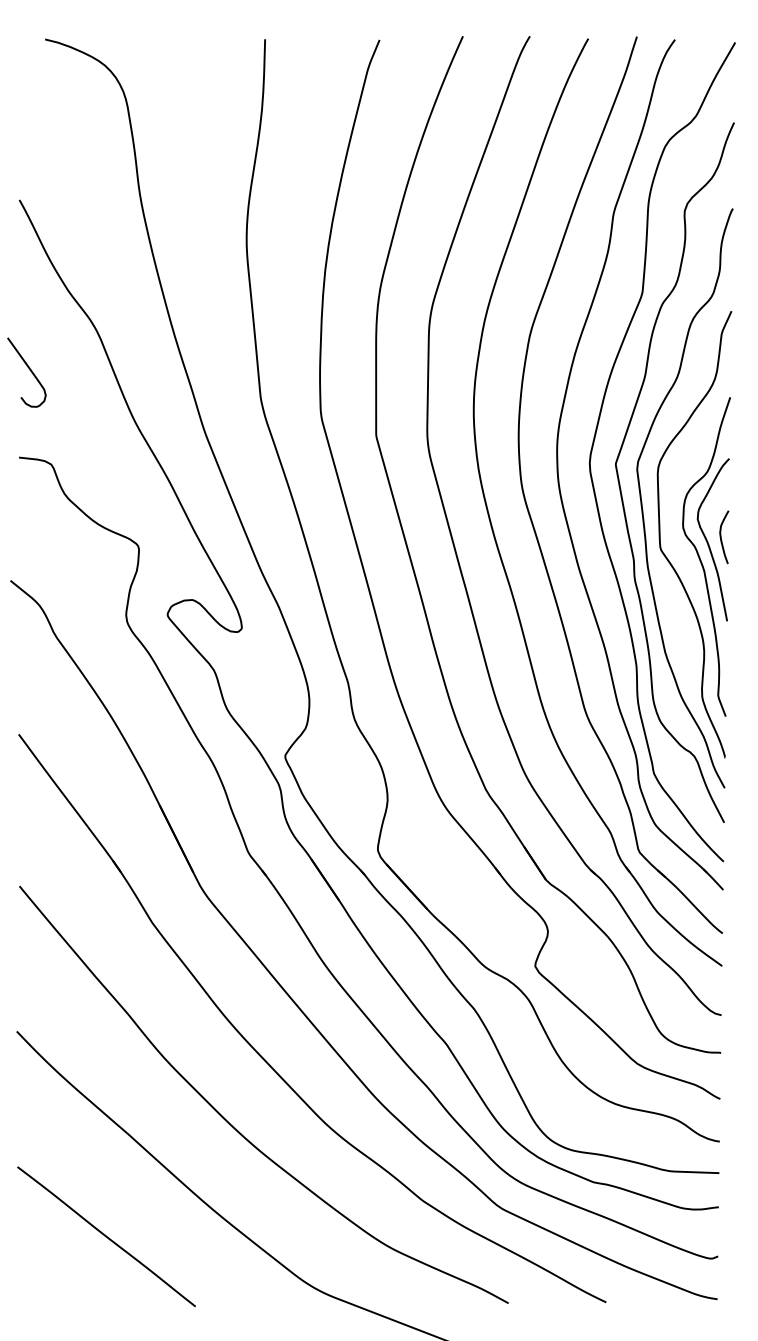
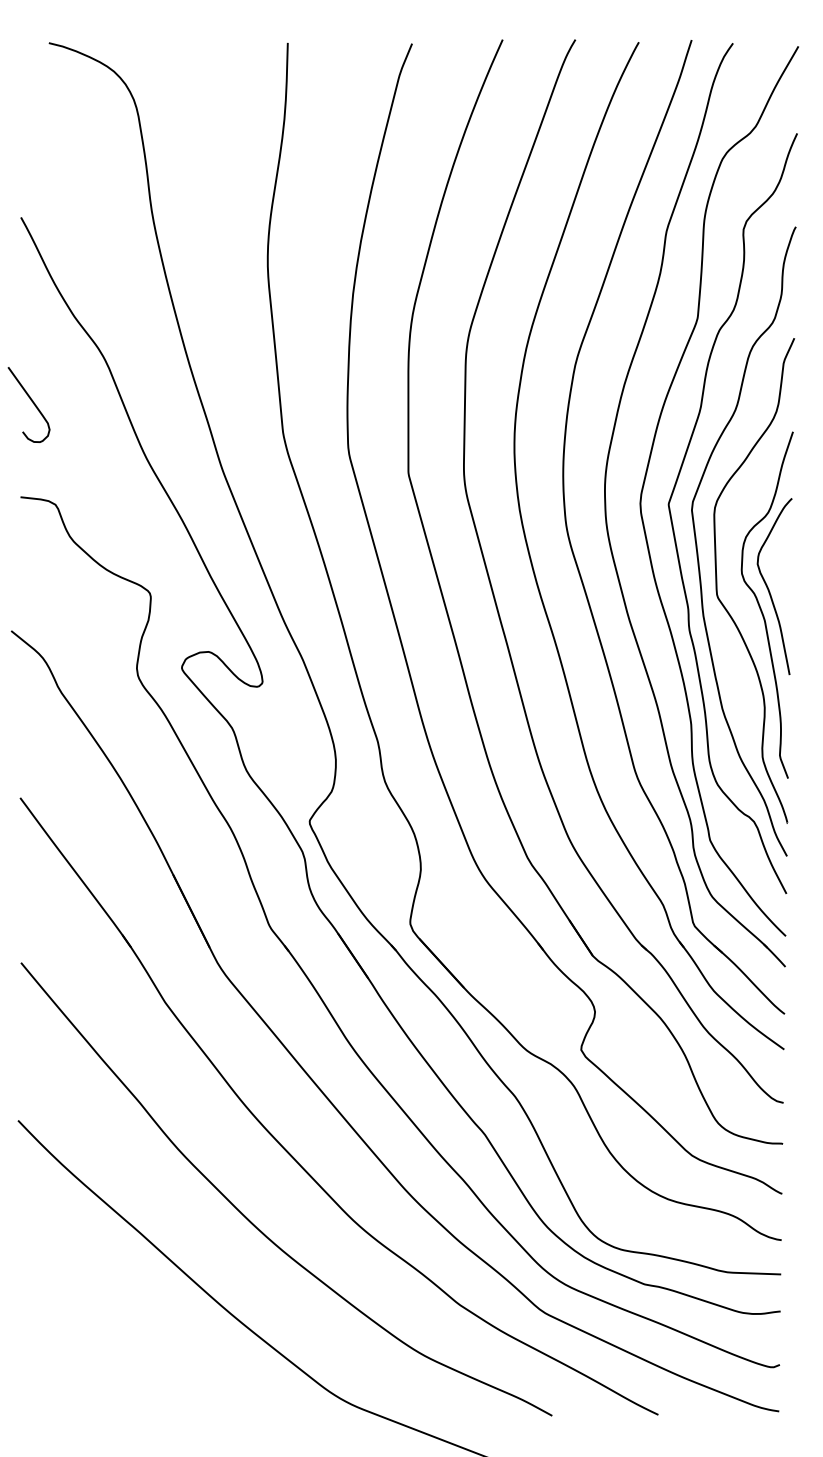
curve: (721, 536) -> (783, 583), removed
line: (106, 1236) -> (115, 1343), removed

